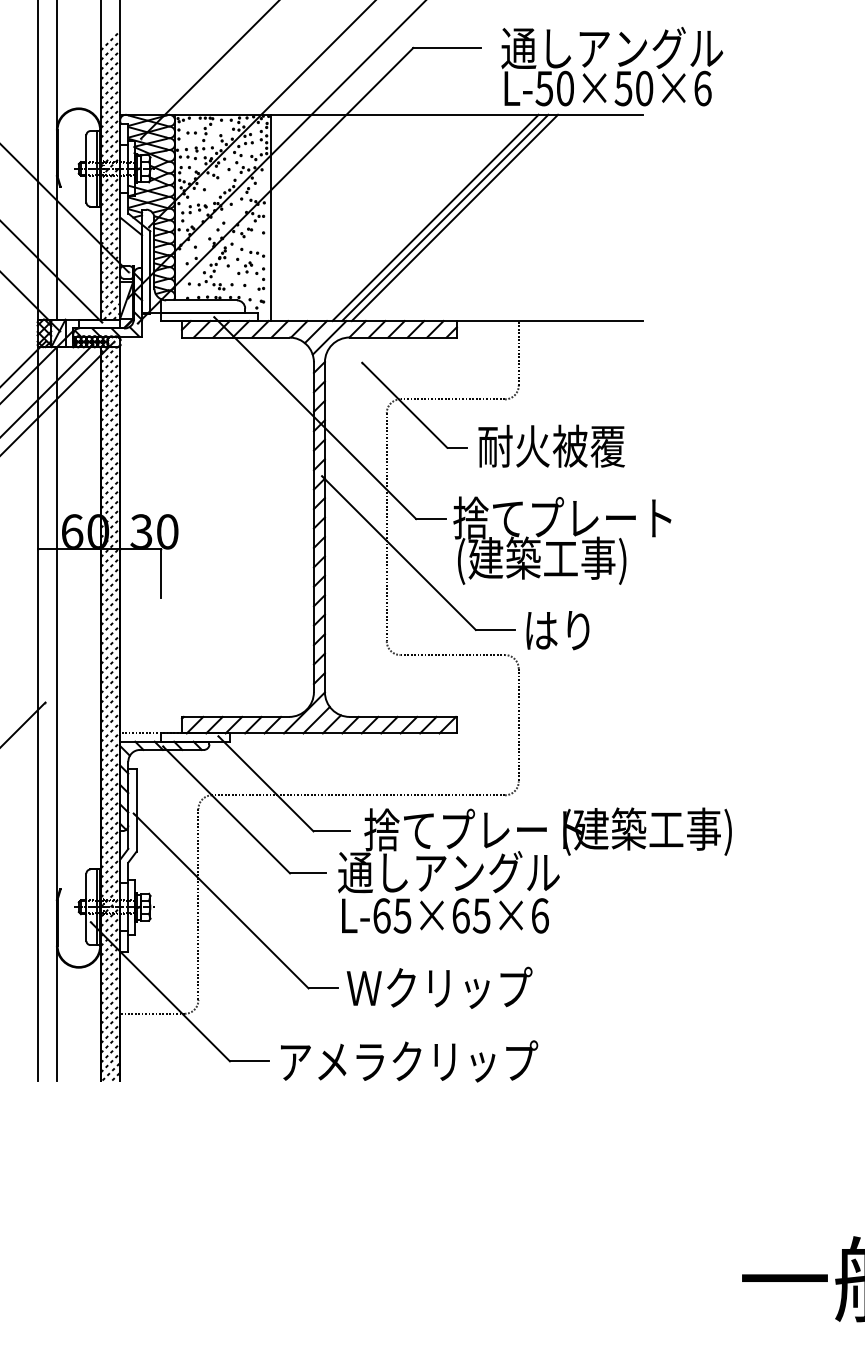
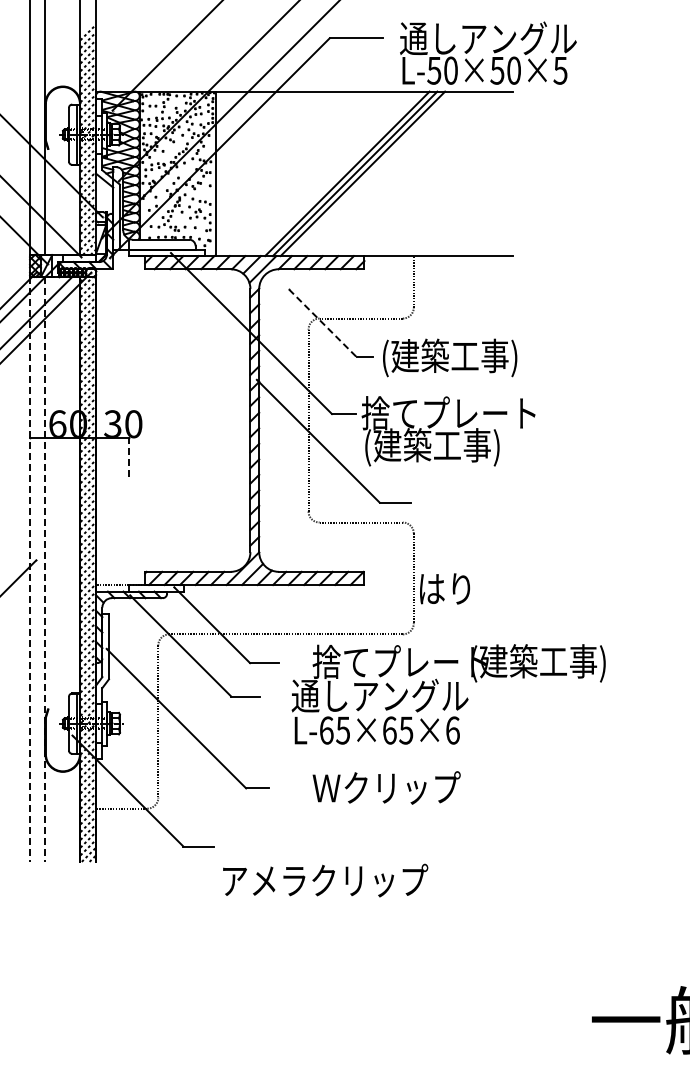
text: (702, 88) -> (560, 70), L-50×50×6 -> L-50×50×5
line: (404, 405) -> (322, 323), solid -> dashed
text: (563, 448) -> (449, 357), 耐火被覆 -> (建築工事)
line: (161, 572) -> (128, 456), solid -> dashed
text: (558, 629) -> (445, 588), moved
line: (38, 713) -> (30, 569), solid -> dashed
line: (56, 713) -> (45, 569), solid -> dashed
text: (534, 870) -> (448, 694), moved
text: (439, 987) -> (386, 787), moved
text: (409, 1061) -> (325, 880), moved

